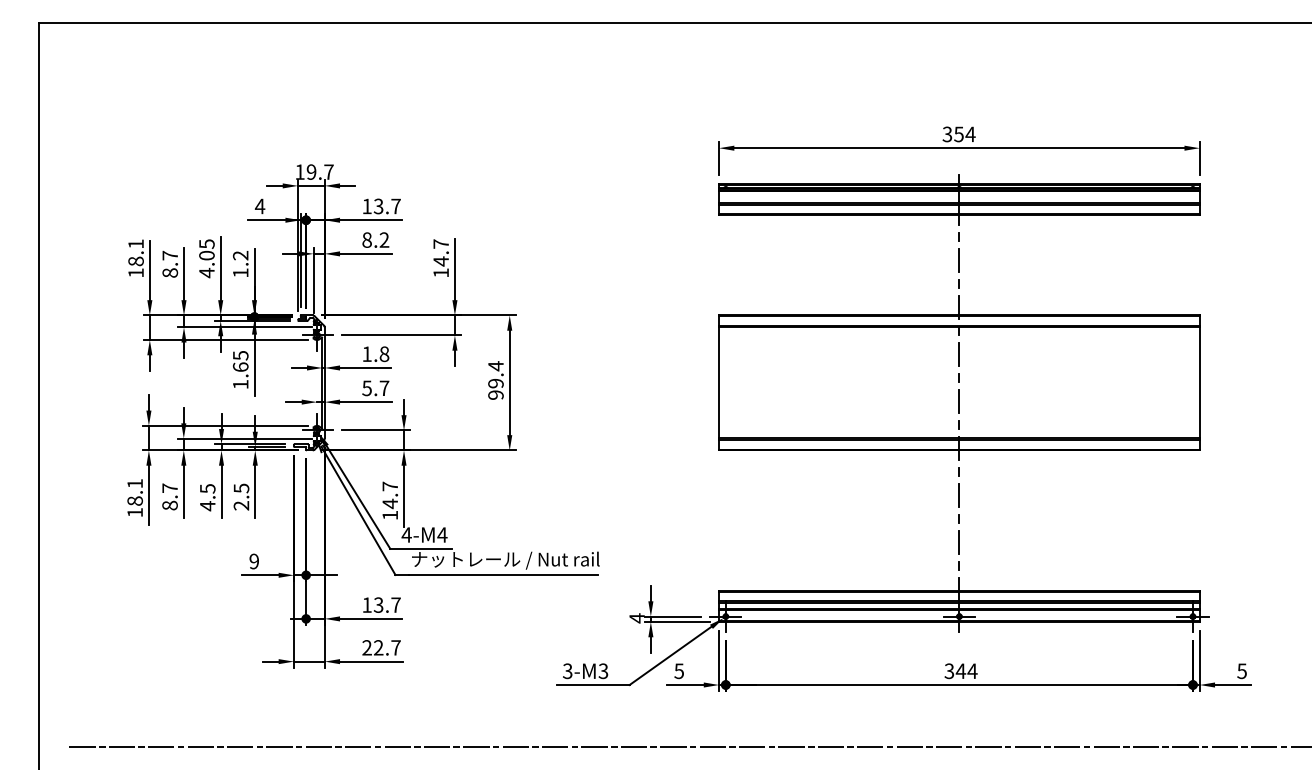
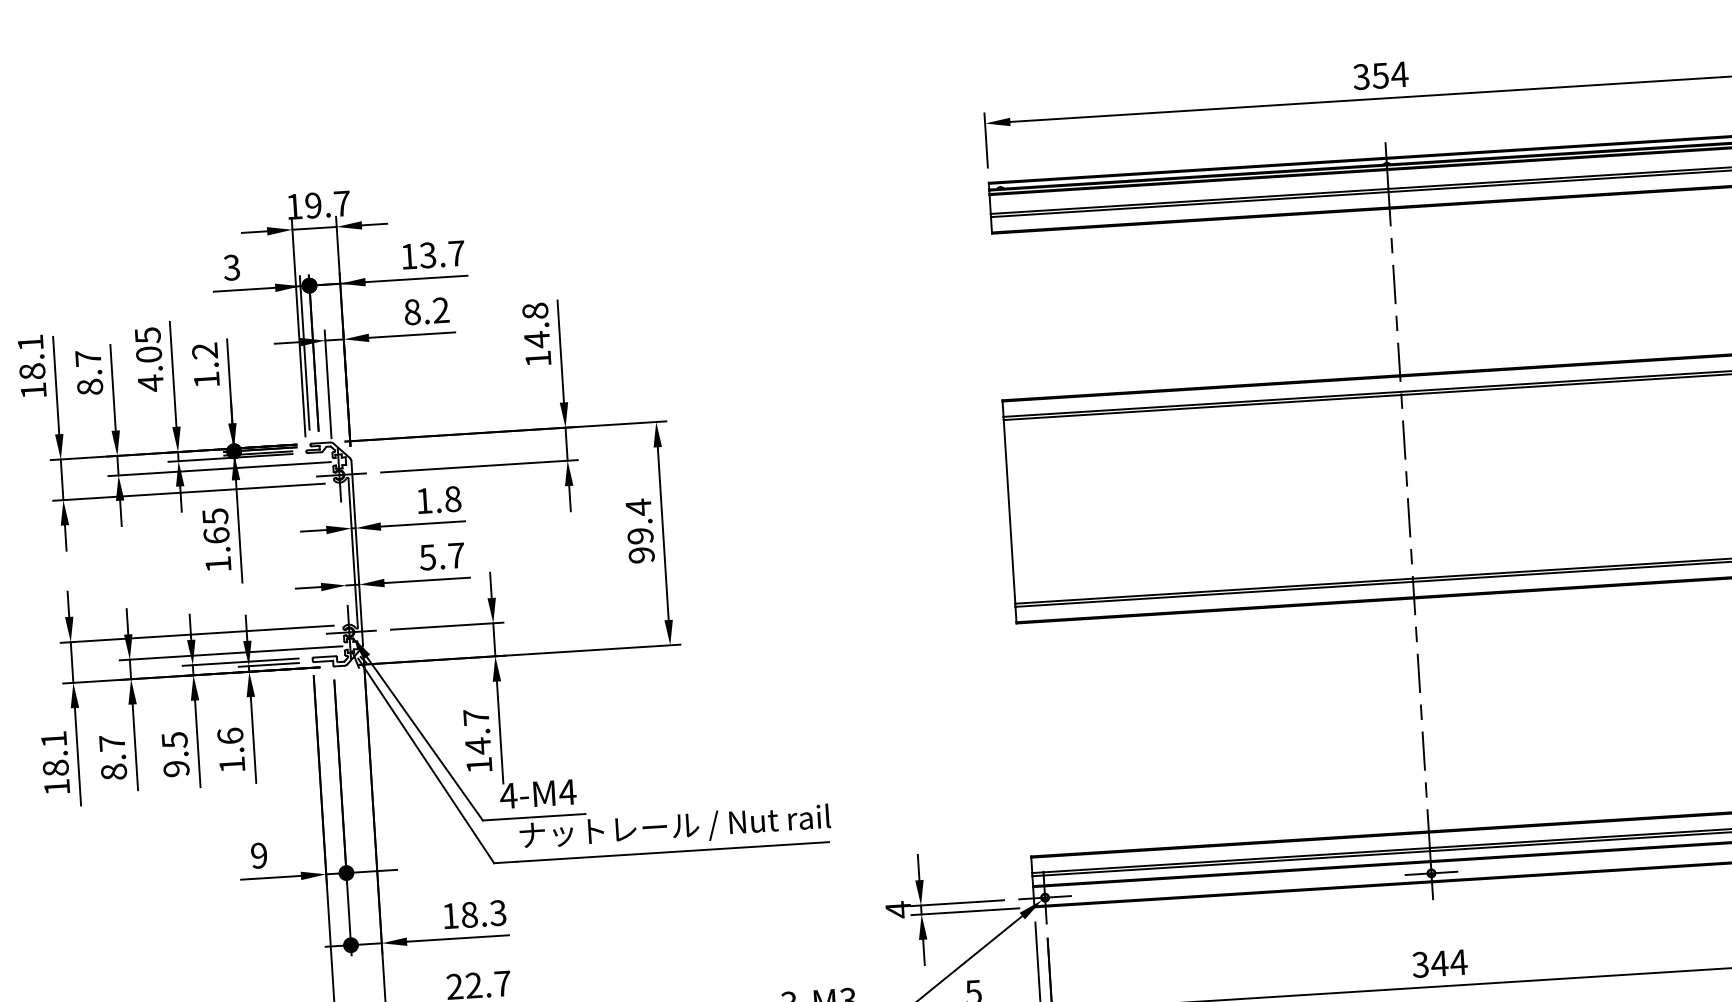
text: (259, 206) -> (230, 267), 4 -> 3
text: (440, 243) -> (534, 310), 14.7 -> 14.8
text: (241, 496) -> (231, 749), 2.5 -> 1.6
text: (207, 506) -> (176, 769), 4.5 -> 9.5
text: (386, 604) -> (482, 913), 13.7 -> 18.3

